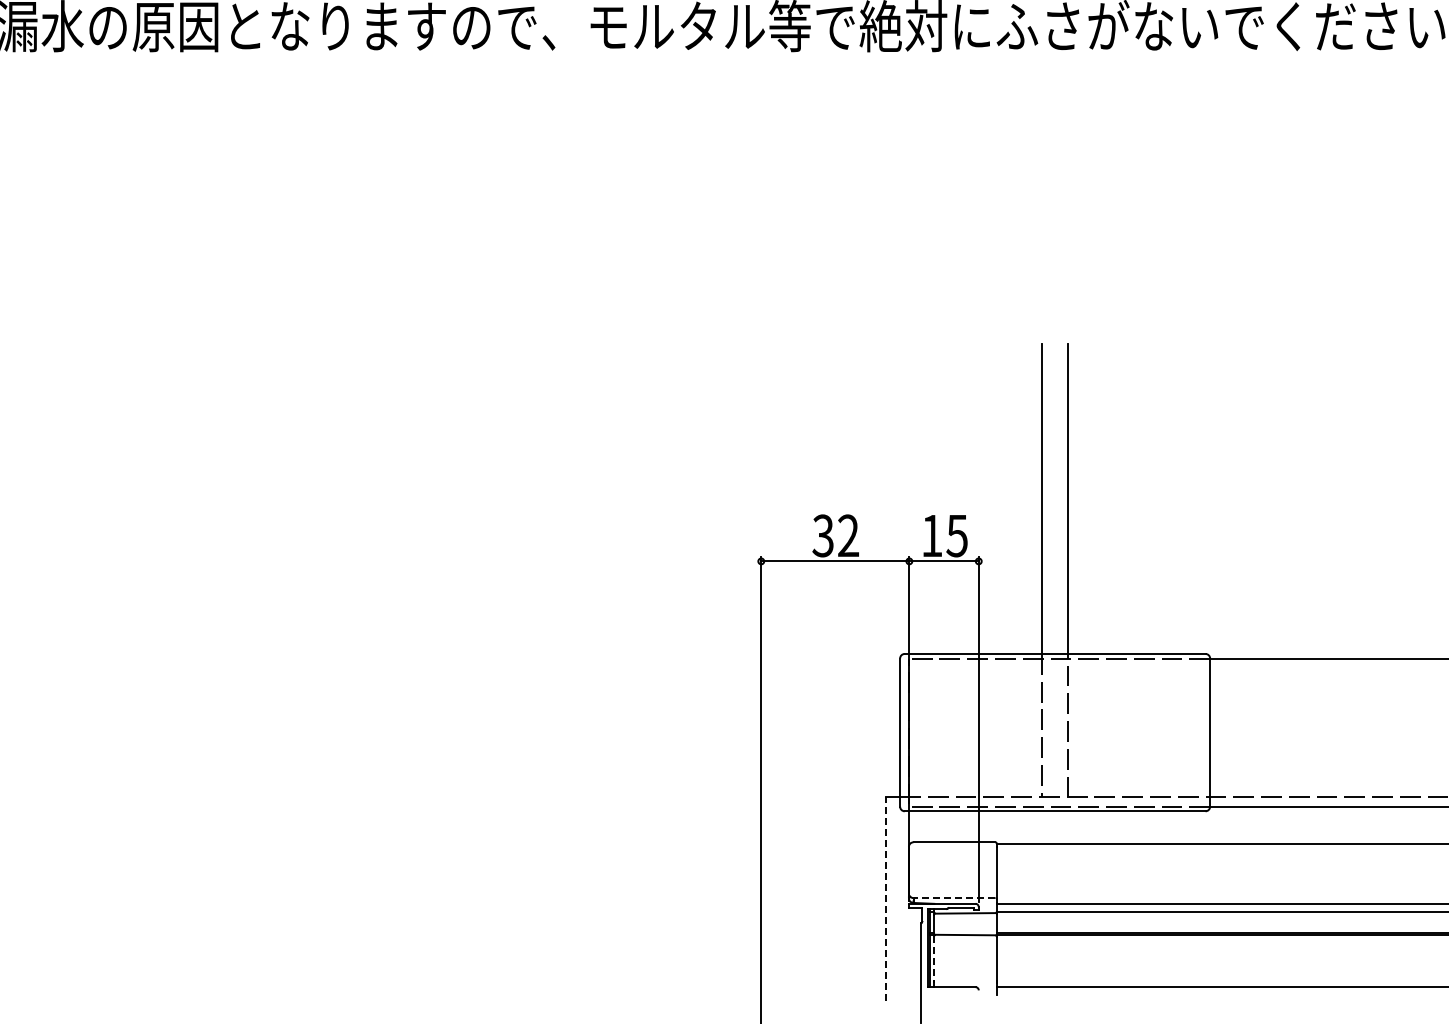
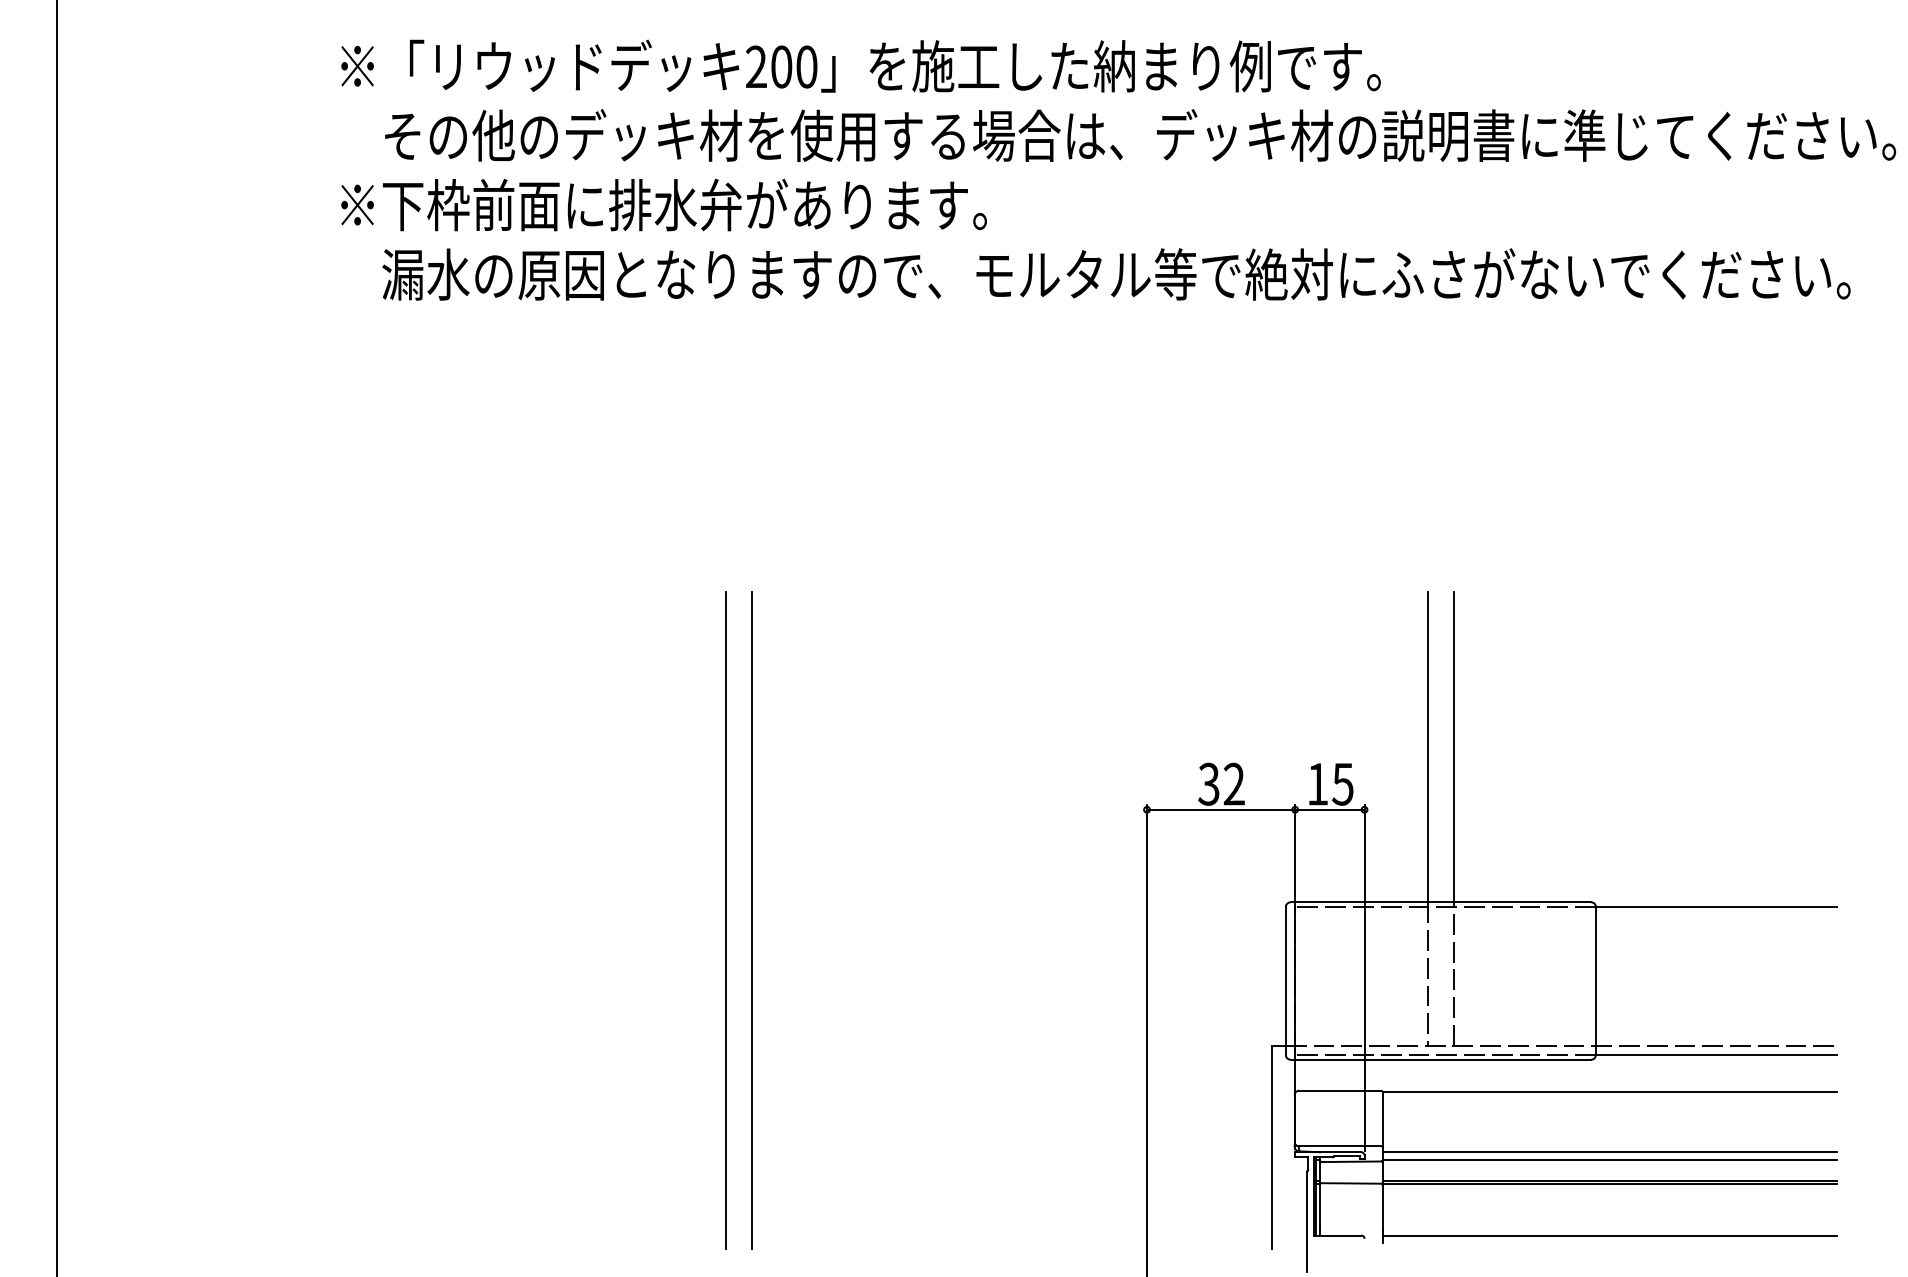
line: (339, 672) -> (725, 920), added
line: (366, 672) -> (752, 920), added
line: (954, 898) -> (1340, 1146), dashed -> solid
line: (885, 899) -> (1271, 1147), dashed -> solid
line: (934, 959) -> (1320, 1207), dashed -> solid

